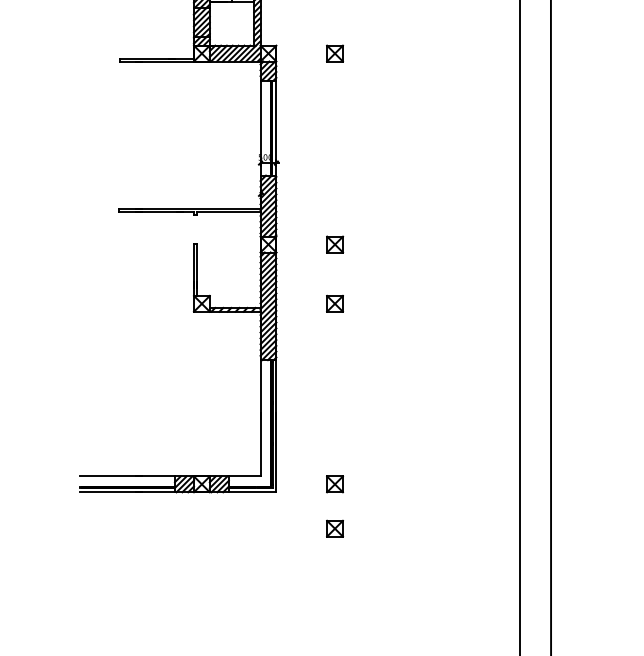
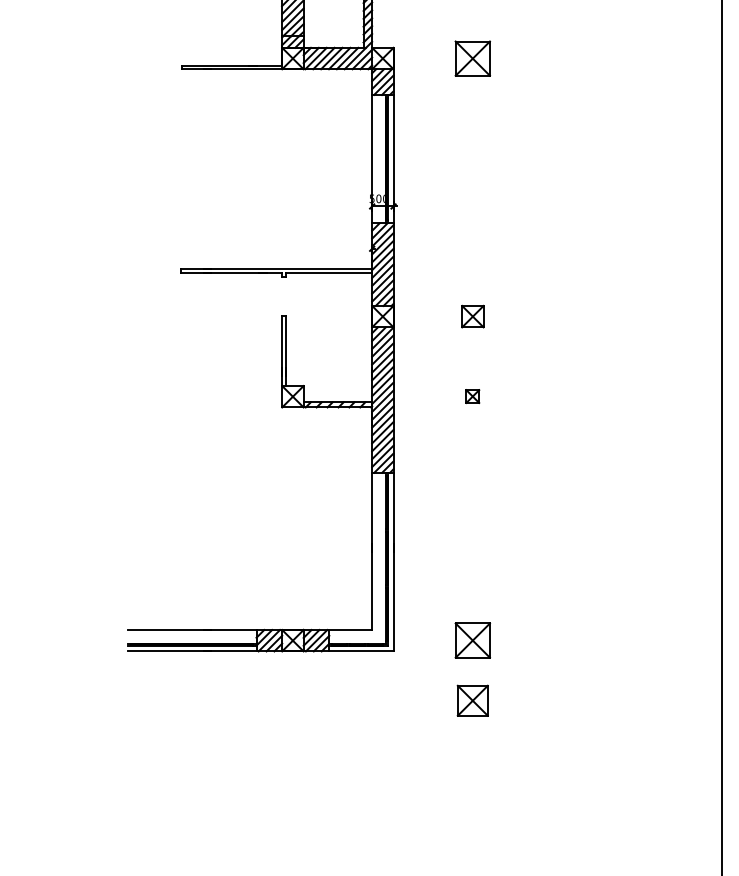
part: (334, 53) -> (472, 58), size x1.6
part: (334, 303) -> (472, 396), size x0.6
part: (334, 484) -> (472, 640), size x1.6
part: (334, 528) -> (472, 700), size x1.4

